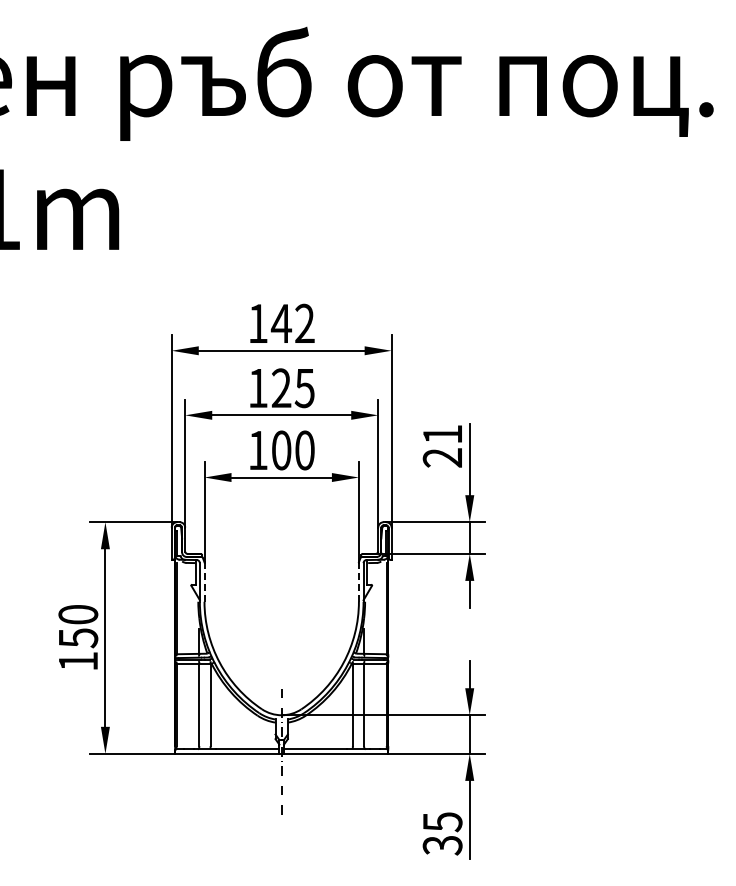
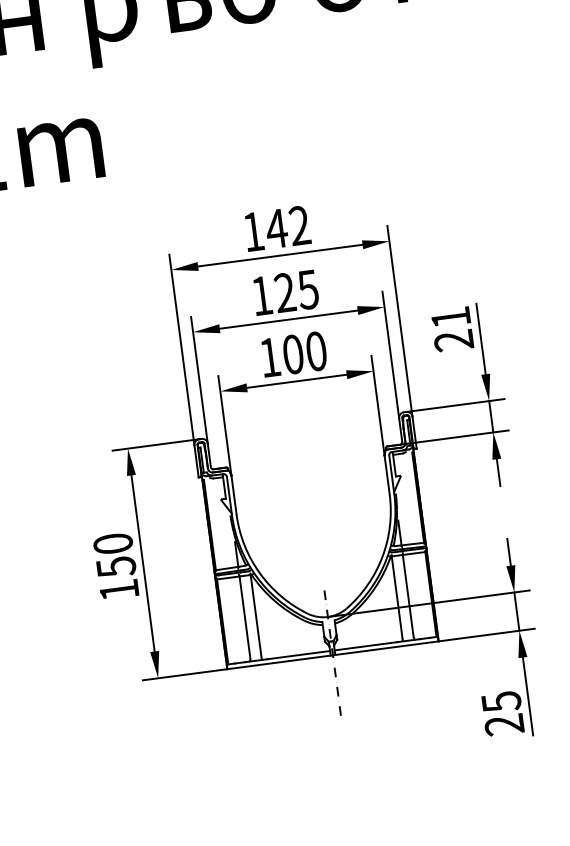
line: (204, 582) -> (234, 495), dashed -> solid
line: (358, 582) -> (386, 475), dashed -> solid
text: (442, 845) -> (504, 725), 35 -> 25

